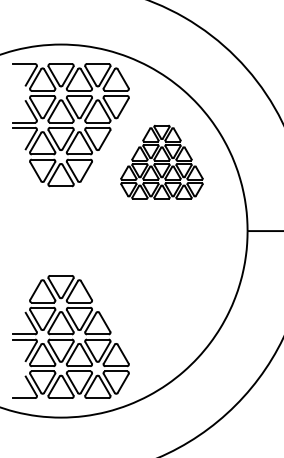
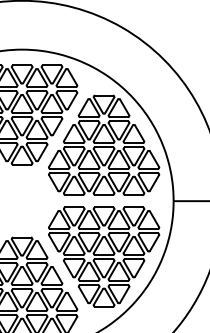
part: (161, 162) -> (103, 145), size x1.67
part: (161, 299) -> (103, 256), added

